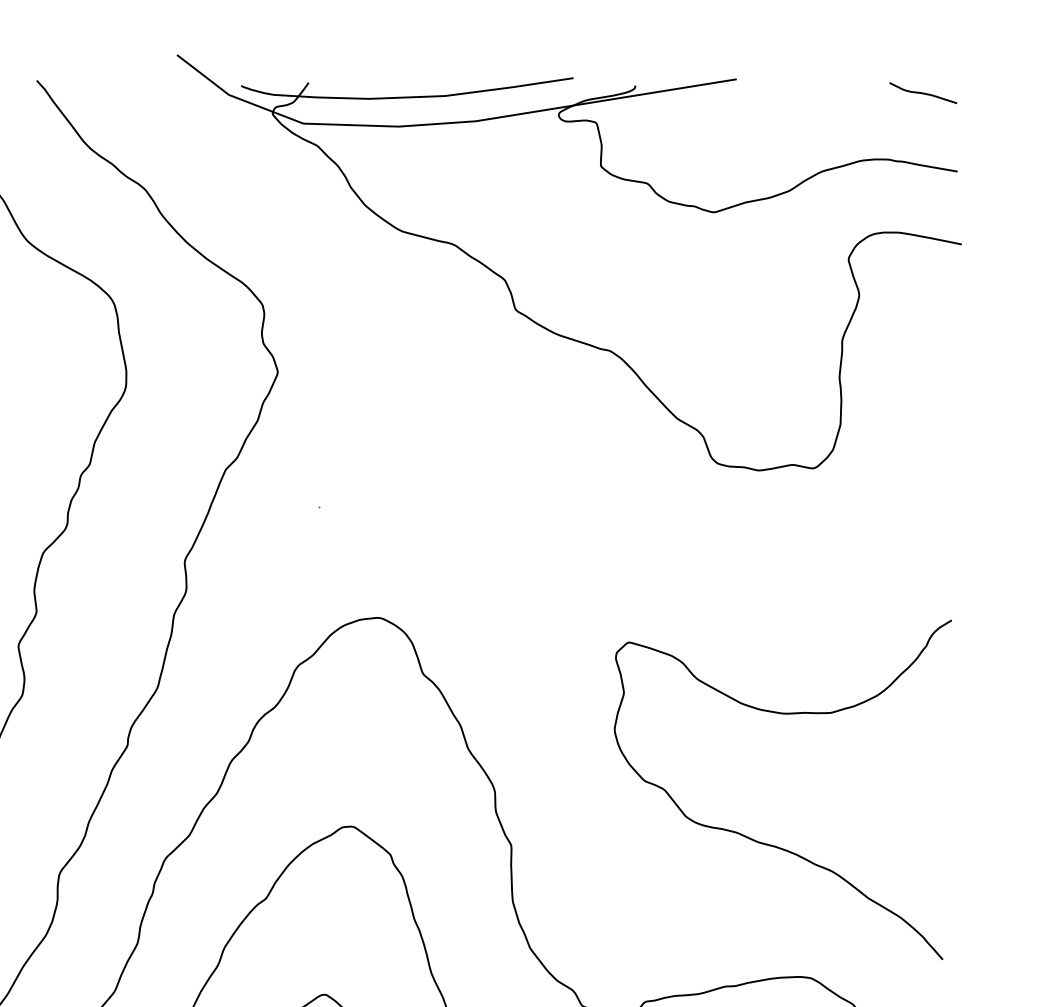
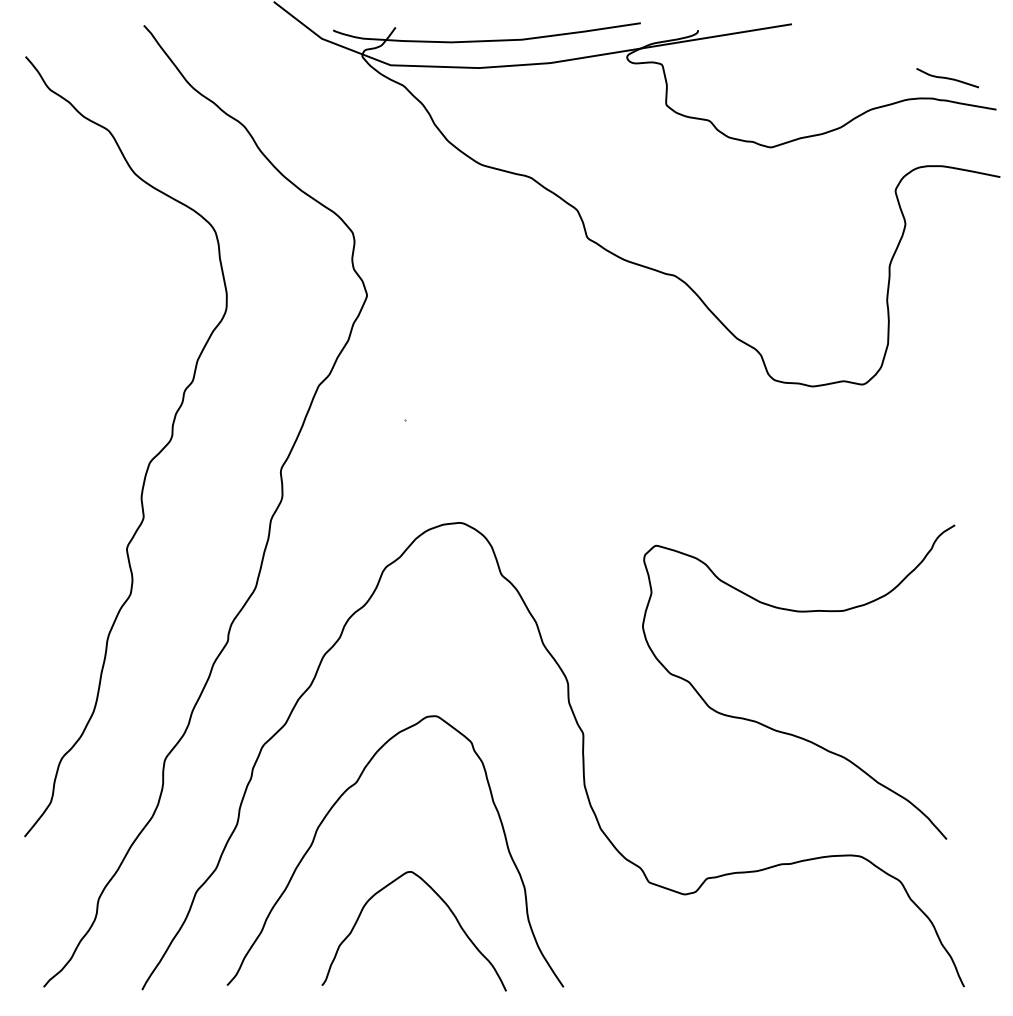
curve: (923, 93) -> (947, 78), moved
curve: (770, 844) -> (787, 732), moved

